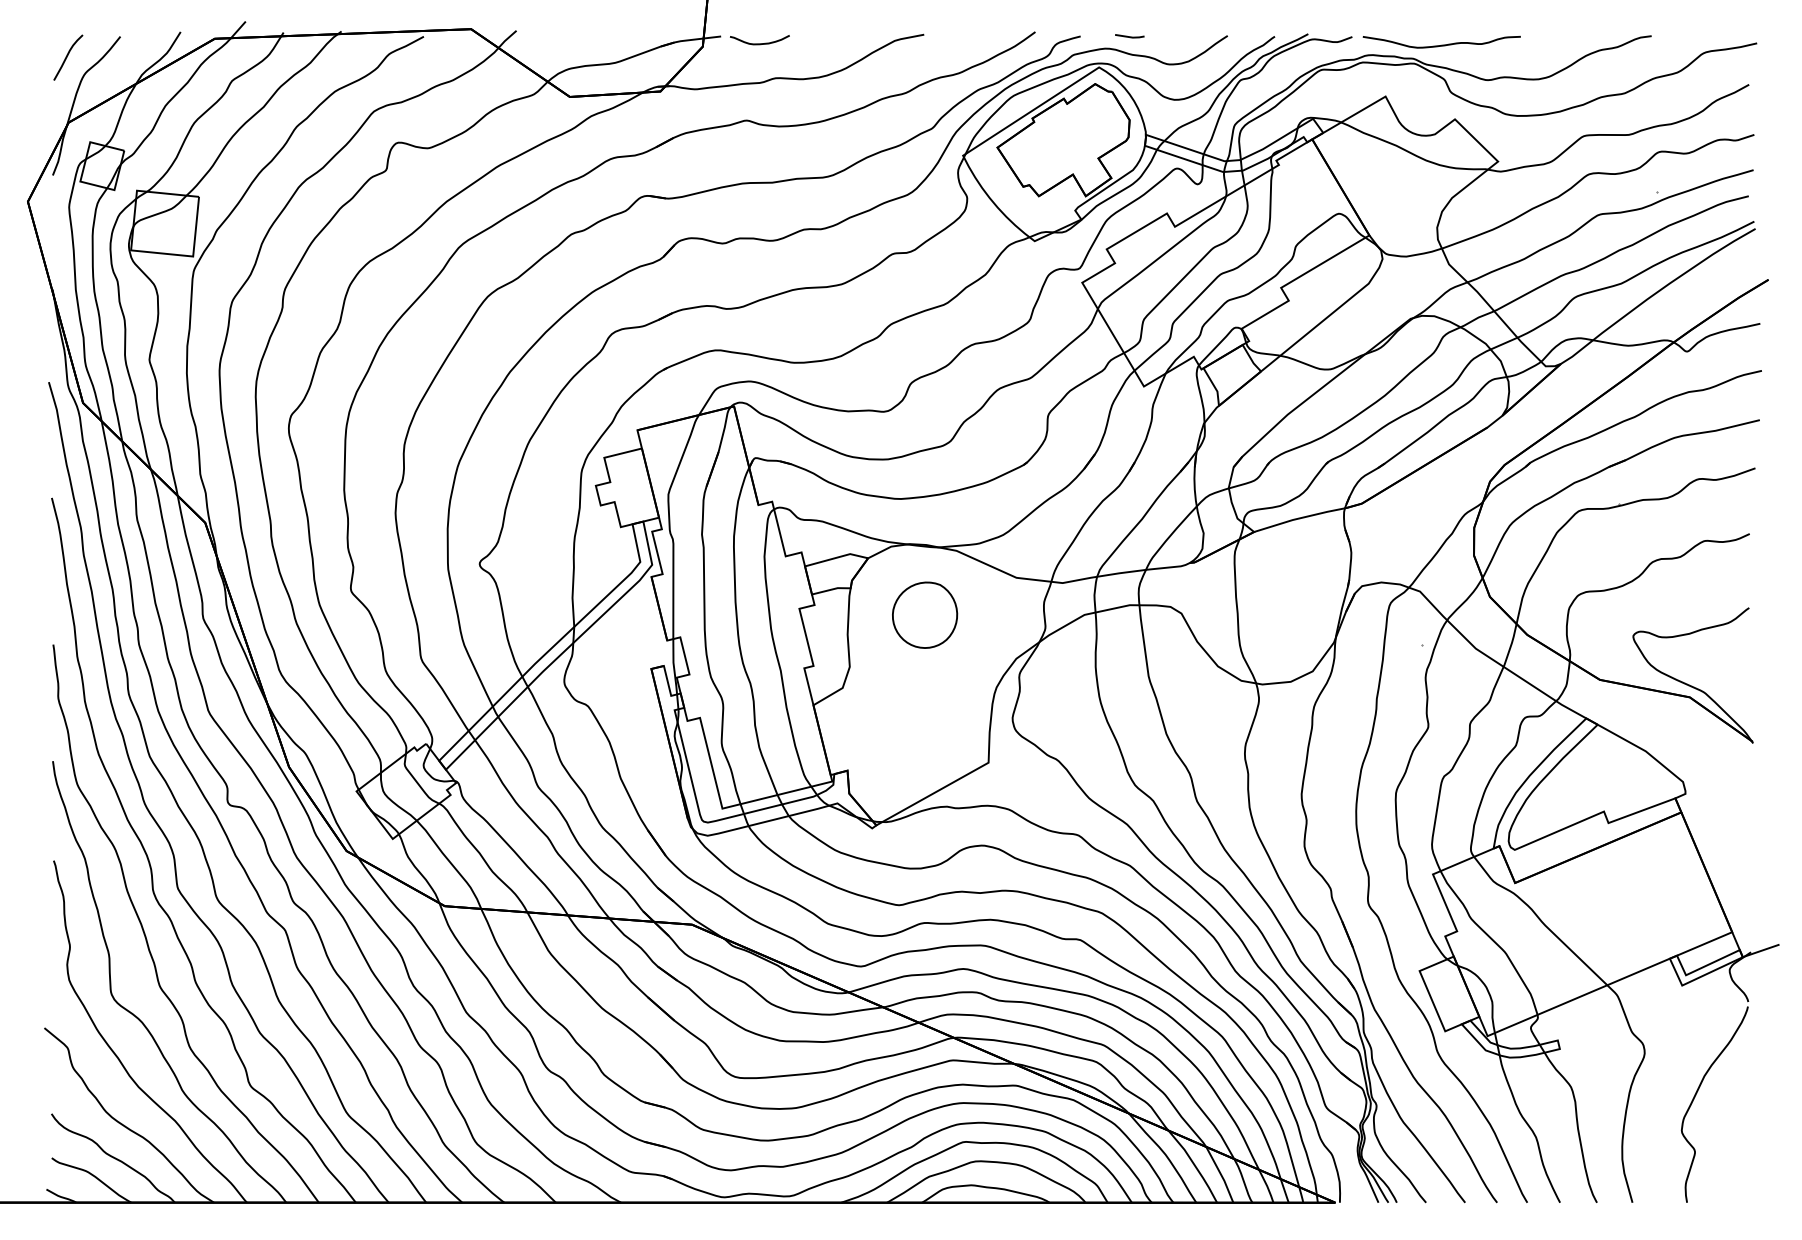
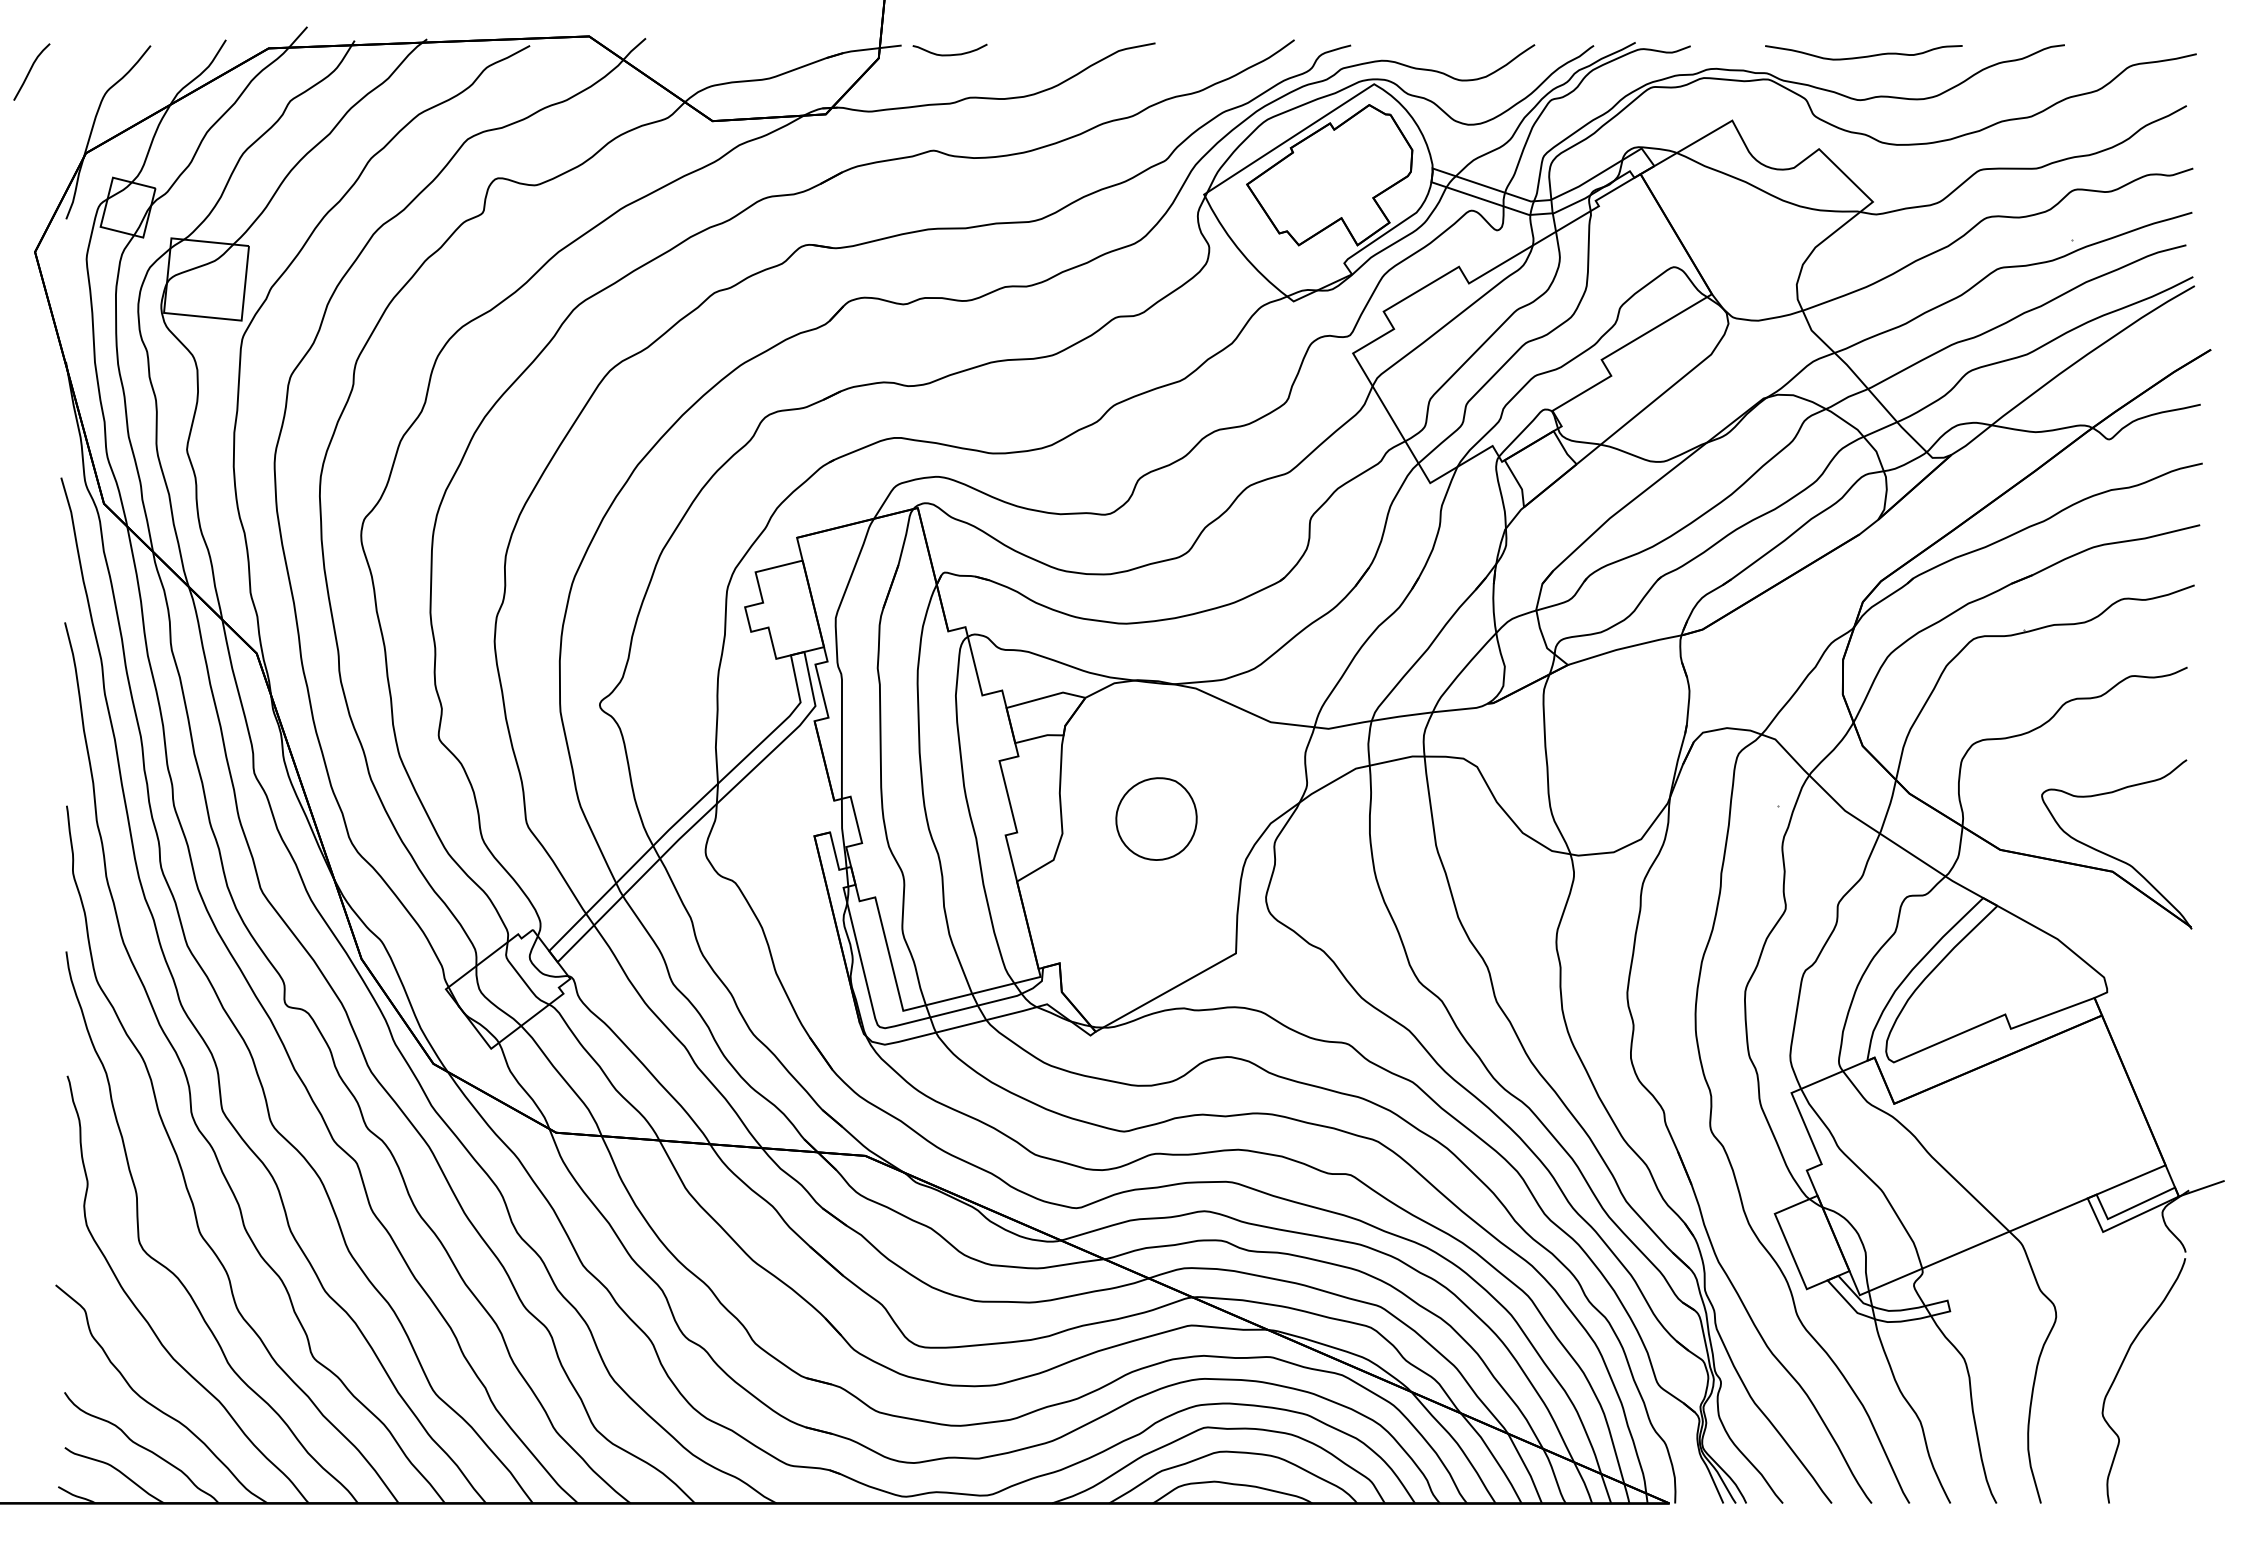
line: (1129, 36) -> (1412, 45), removed
curve: (1441, 44) -> (1863, 55), moved
curve: (67, 57) -> (30, 71), moved
part: (925, 614) -> (1157, 818), moved

